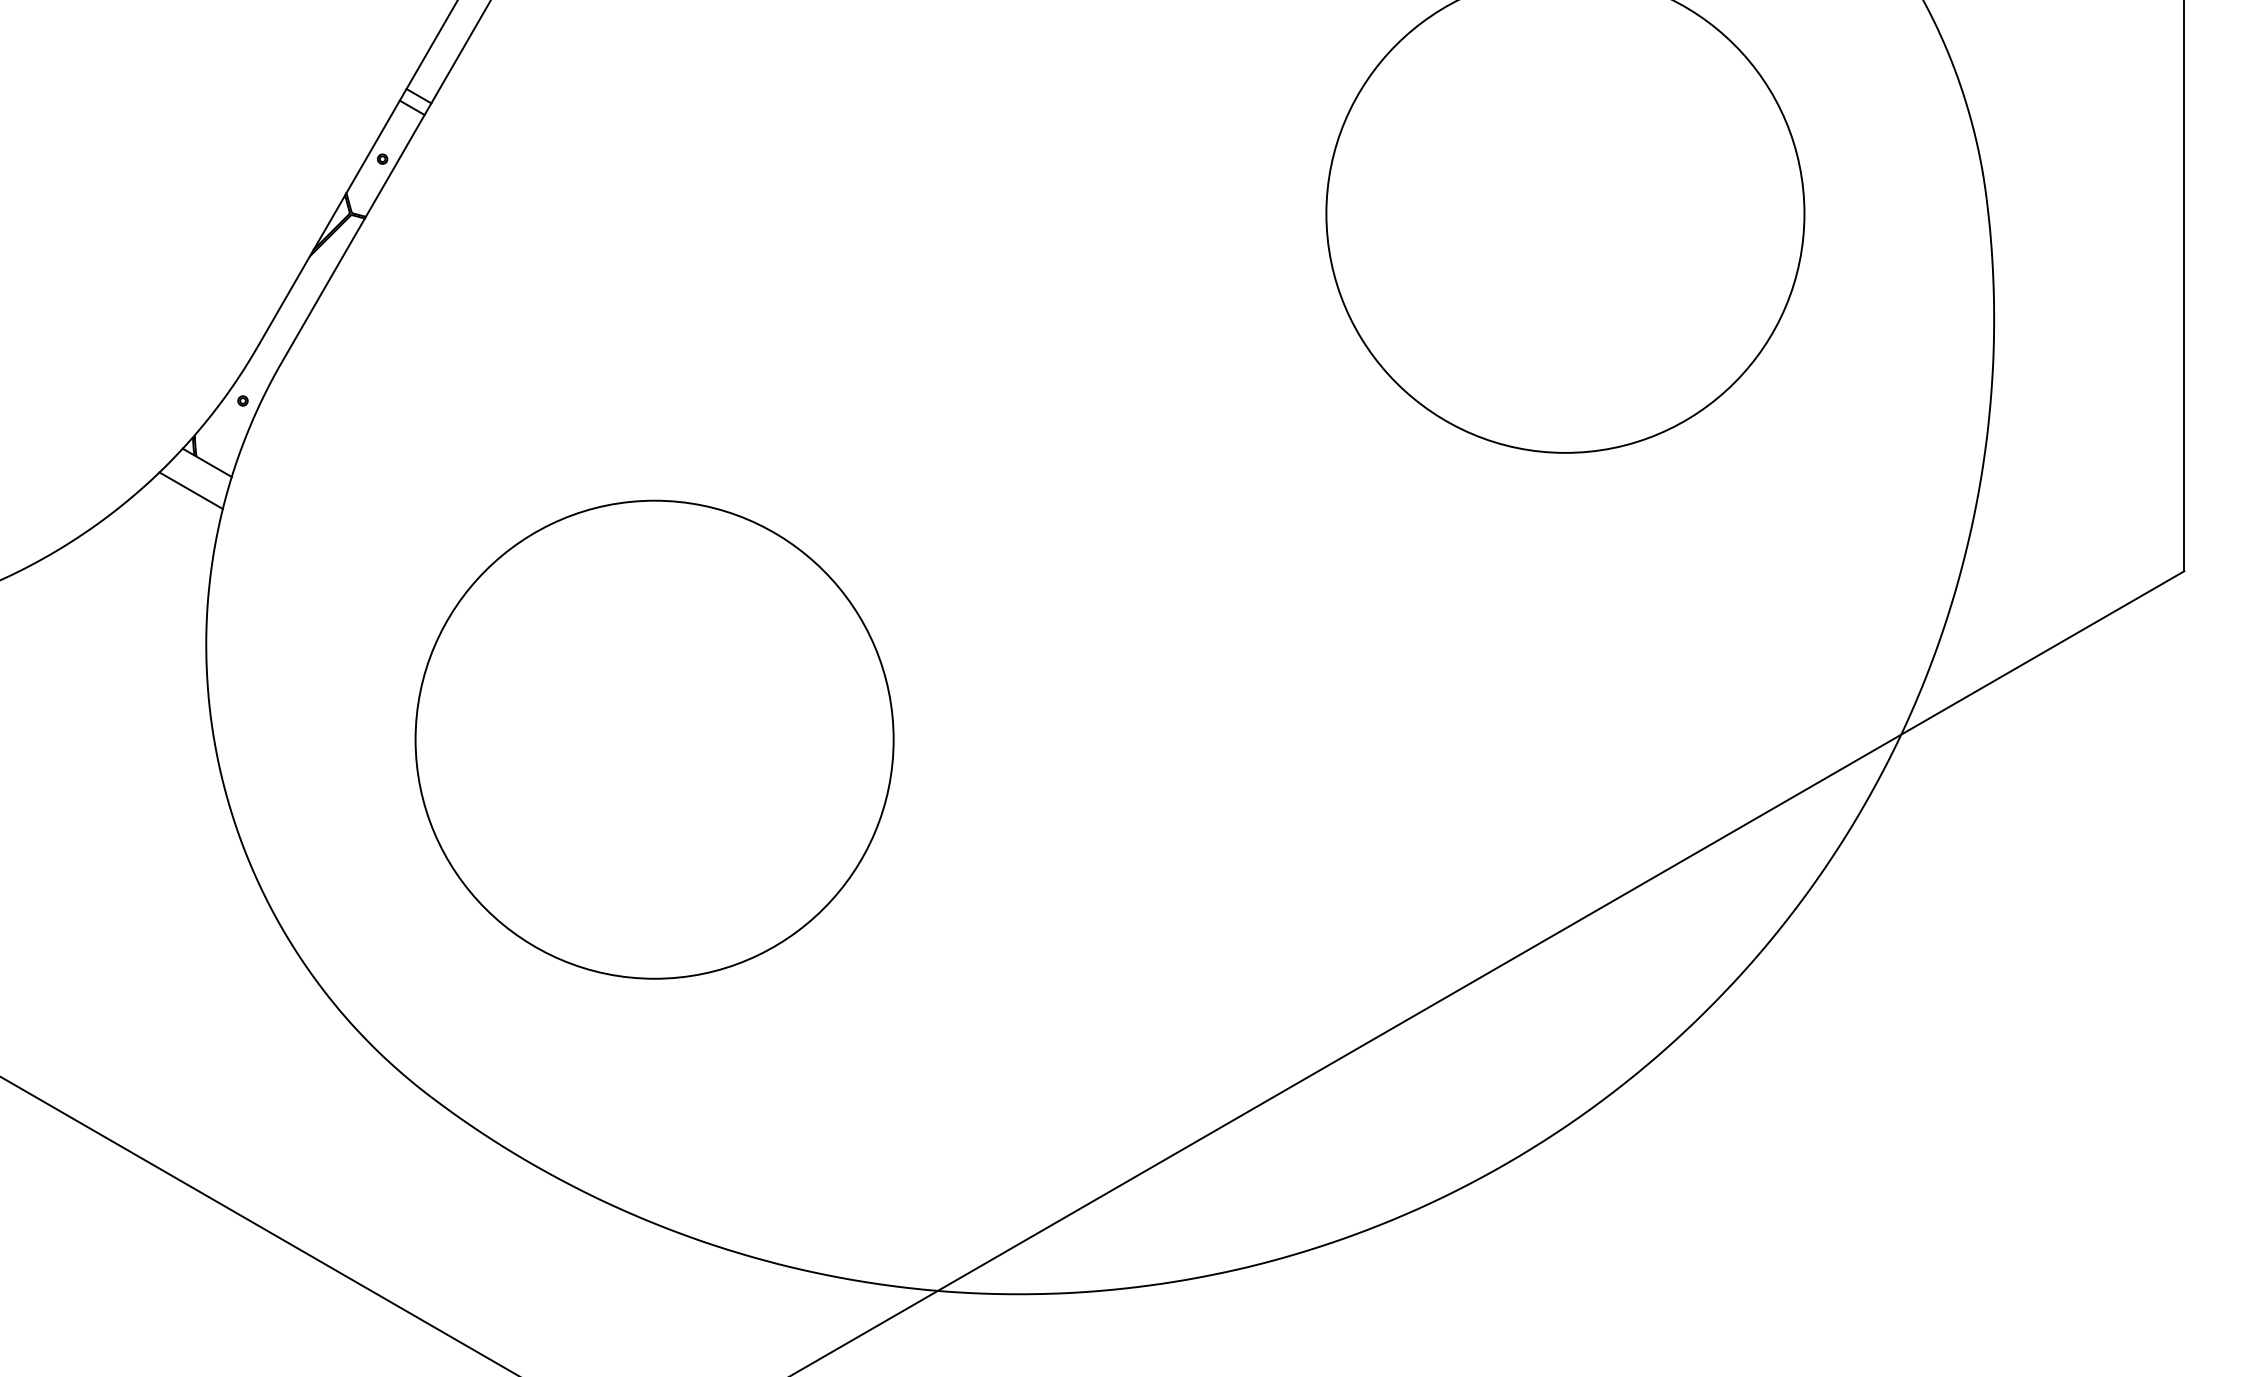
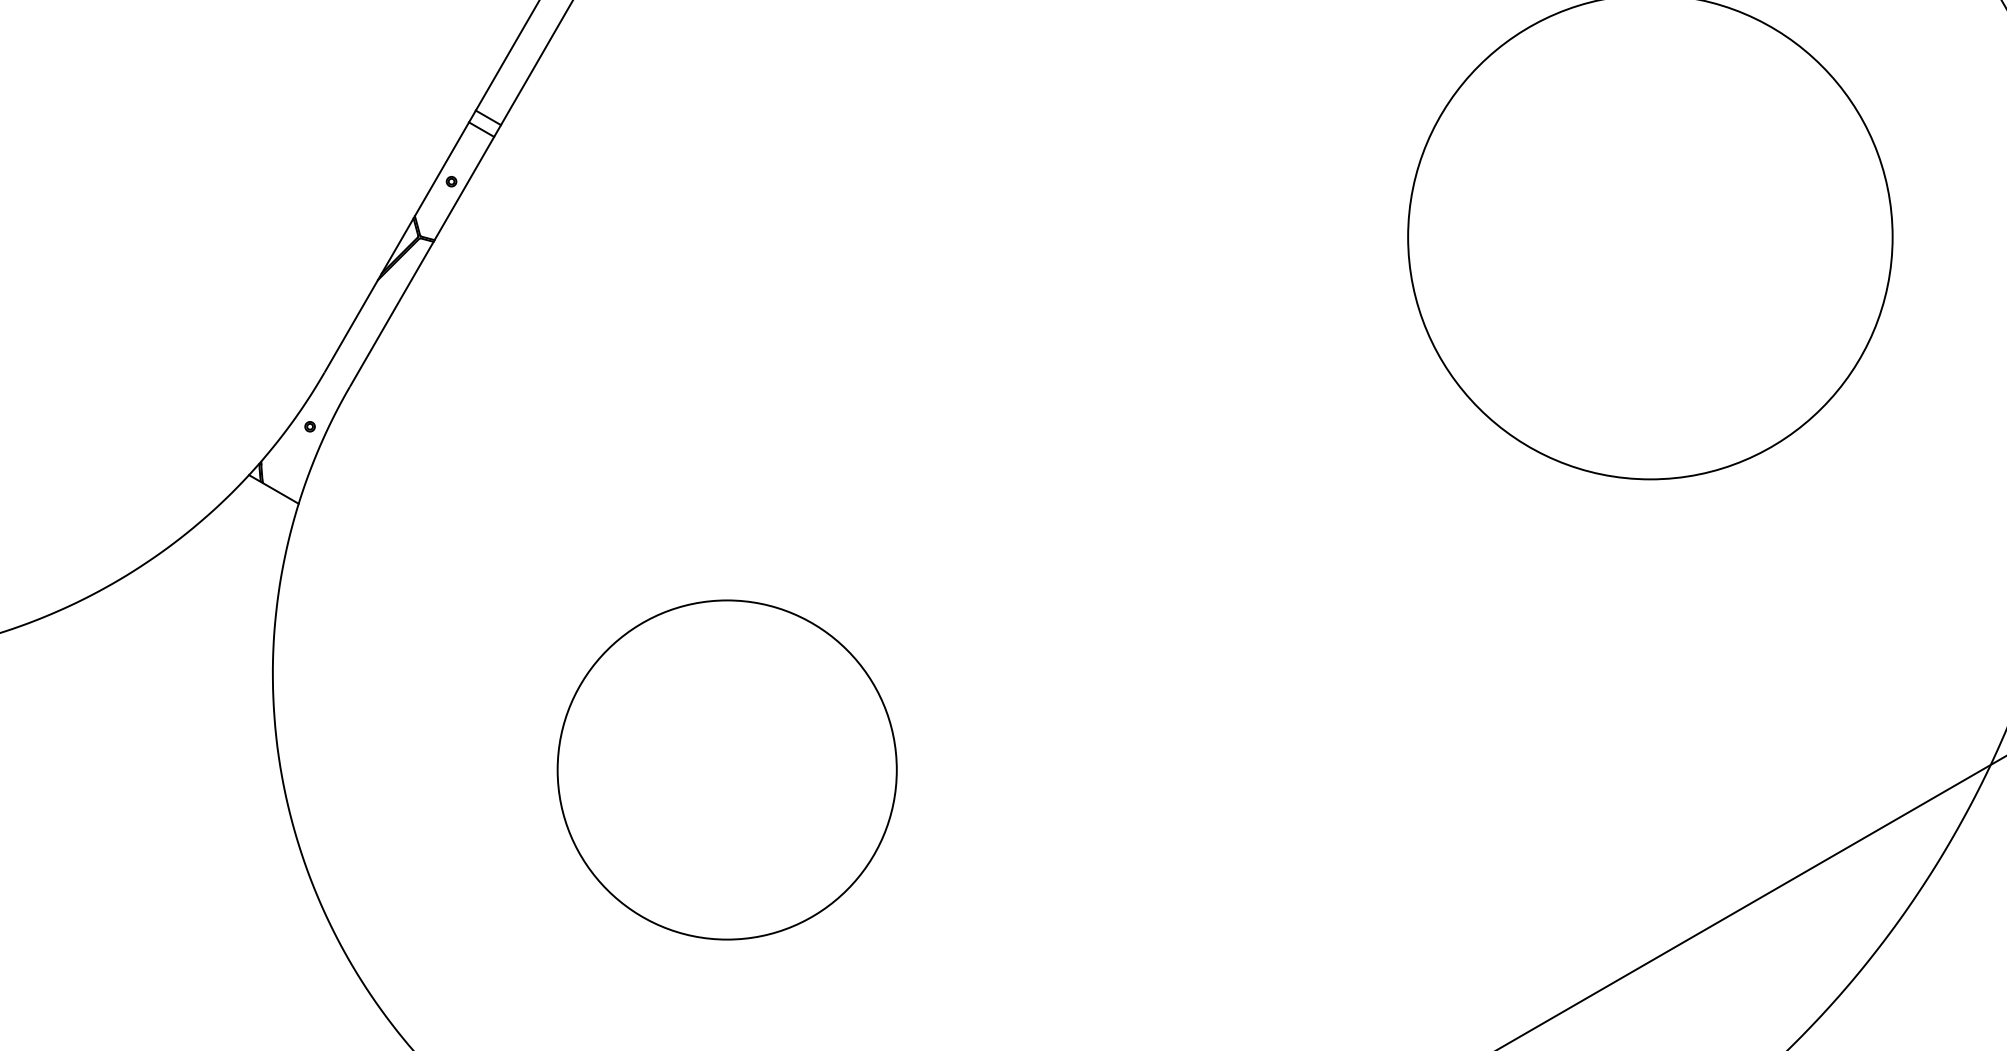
line: (190, 490) -> (256, 517), removed
circle: (654, 739) -> (727, 769), size x0.7

